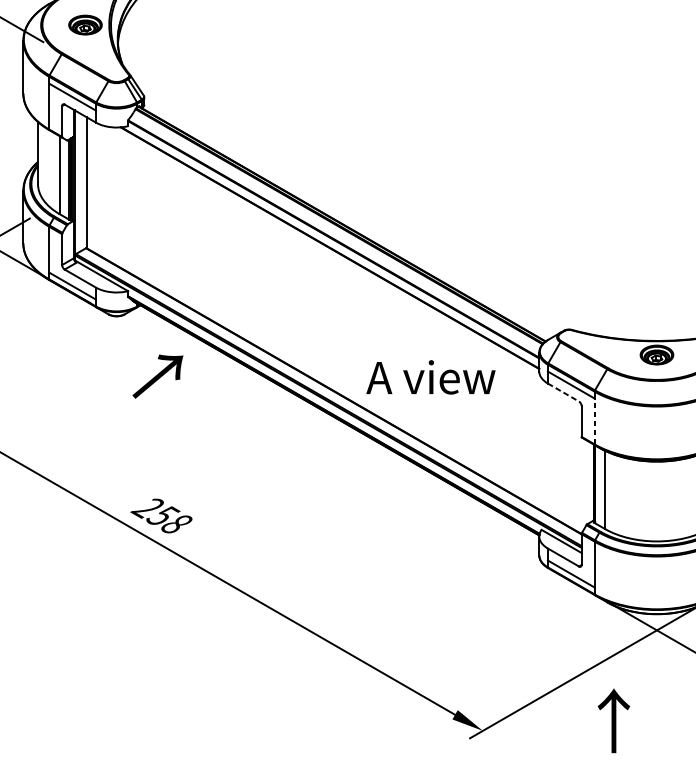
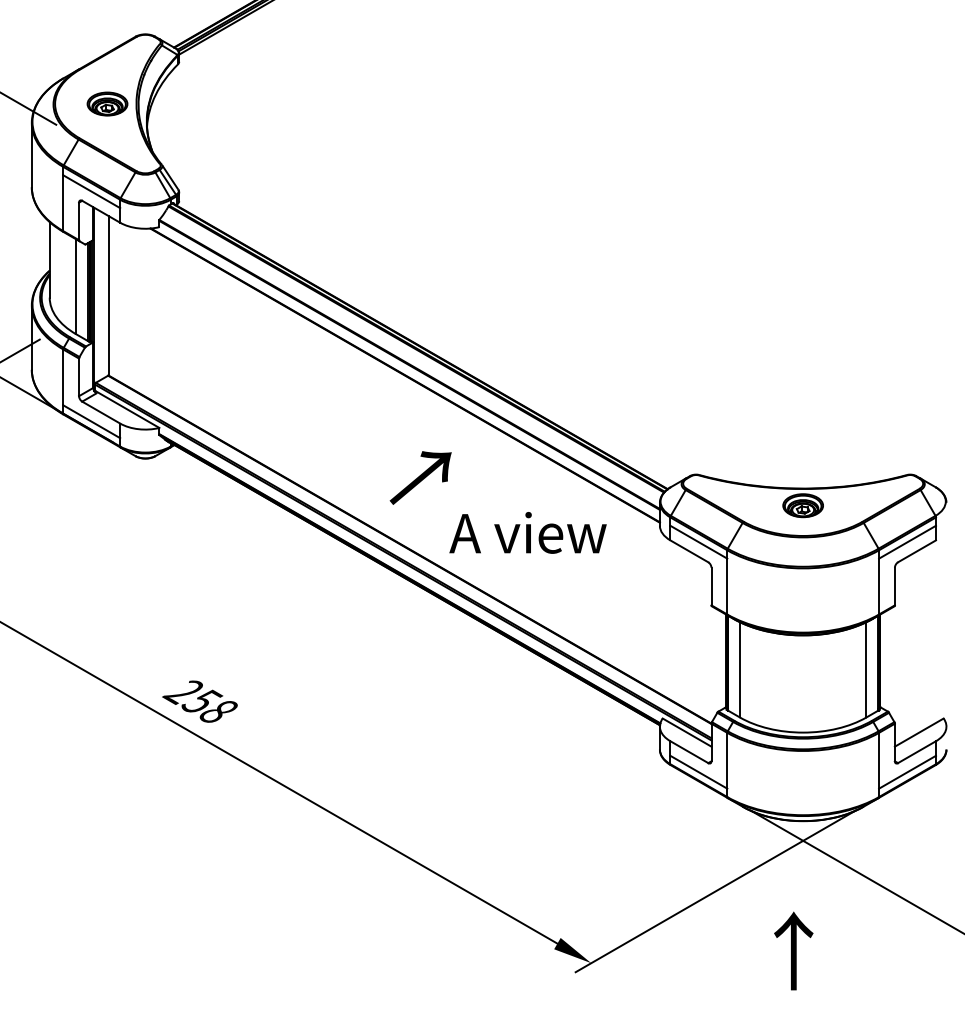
text: (157, 376) -> (420, 477), moved
line: (563, 392) -> (689, 551), dashed -> solid
line: (594, 421) -> (727, 586), dashed -> solid
text: (613, 720) -> (793, 950), moved

